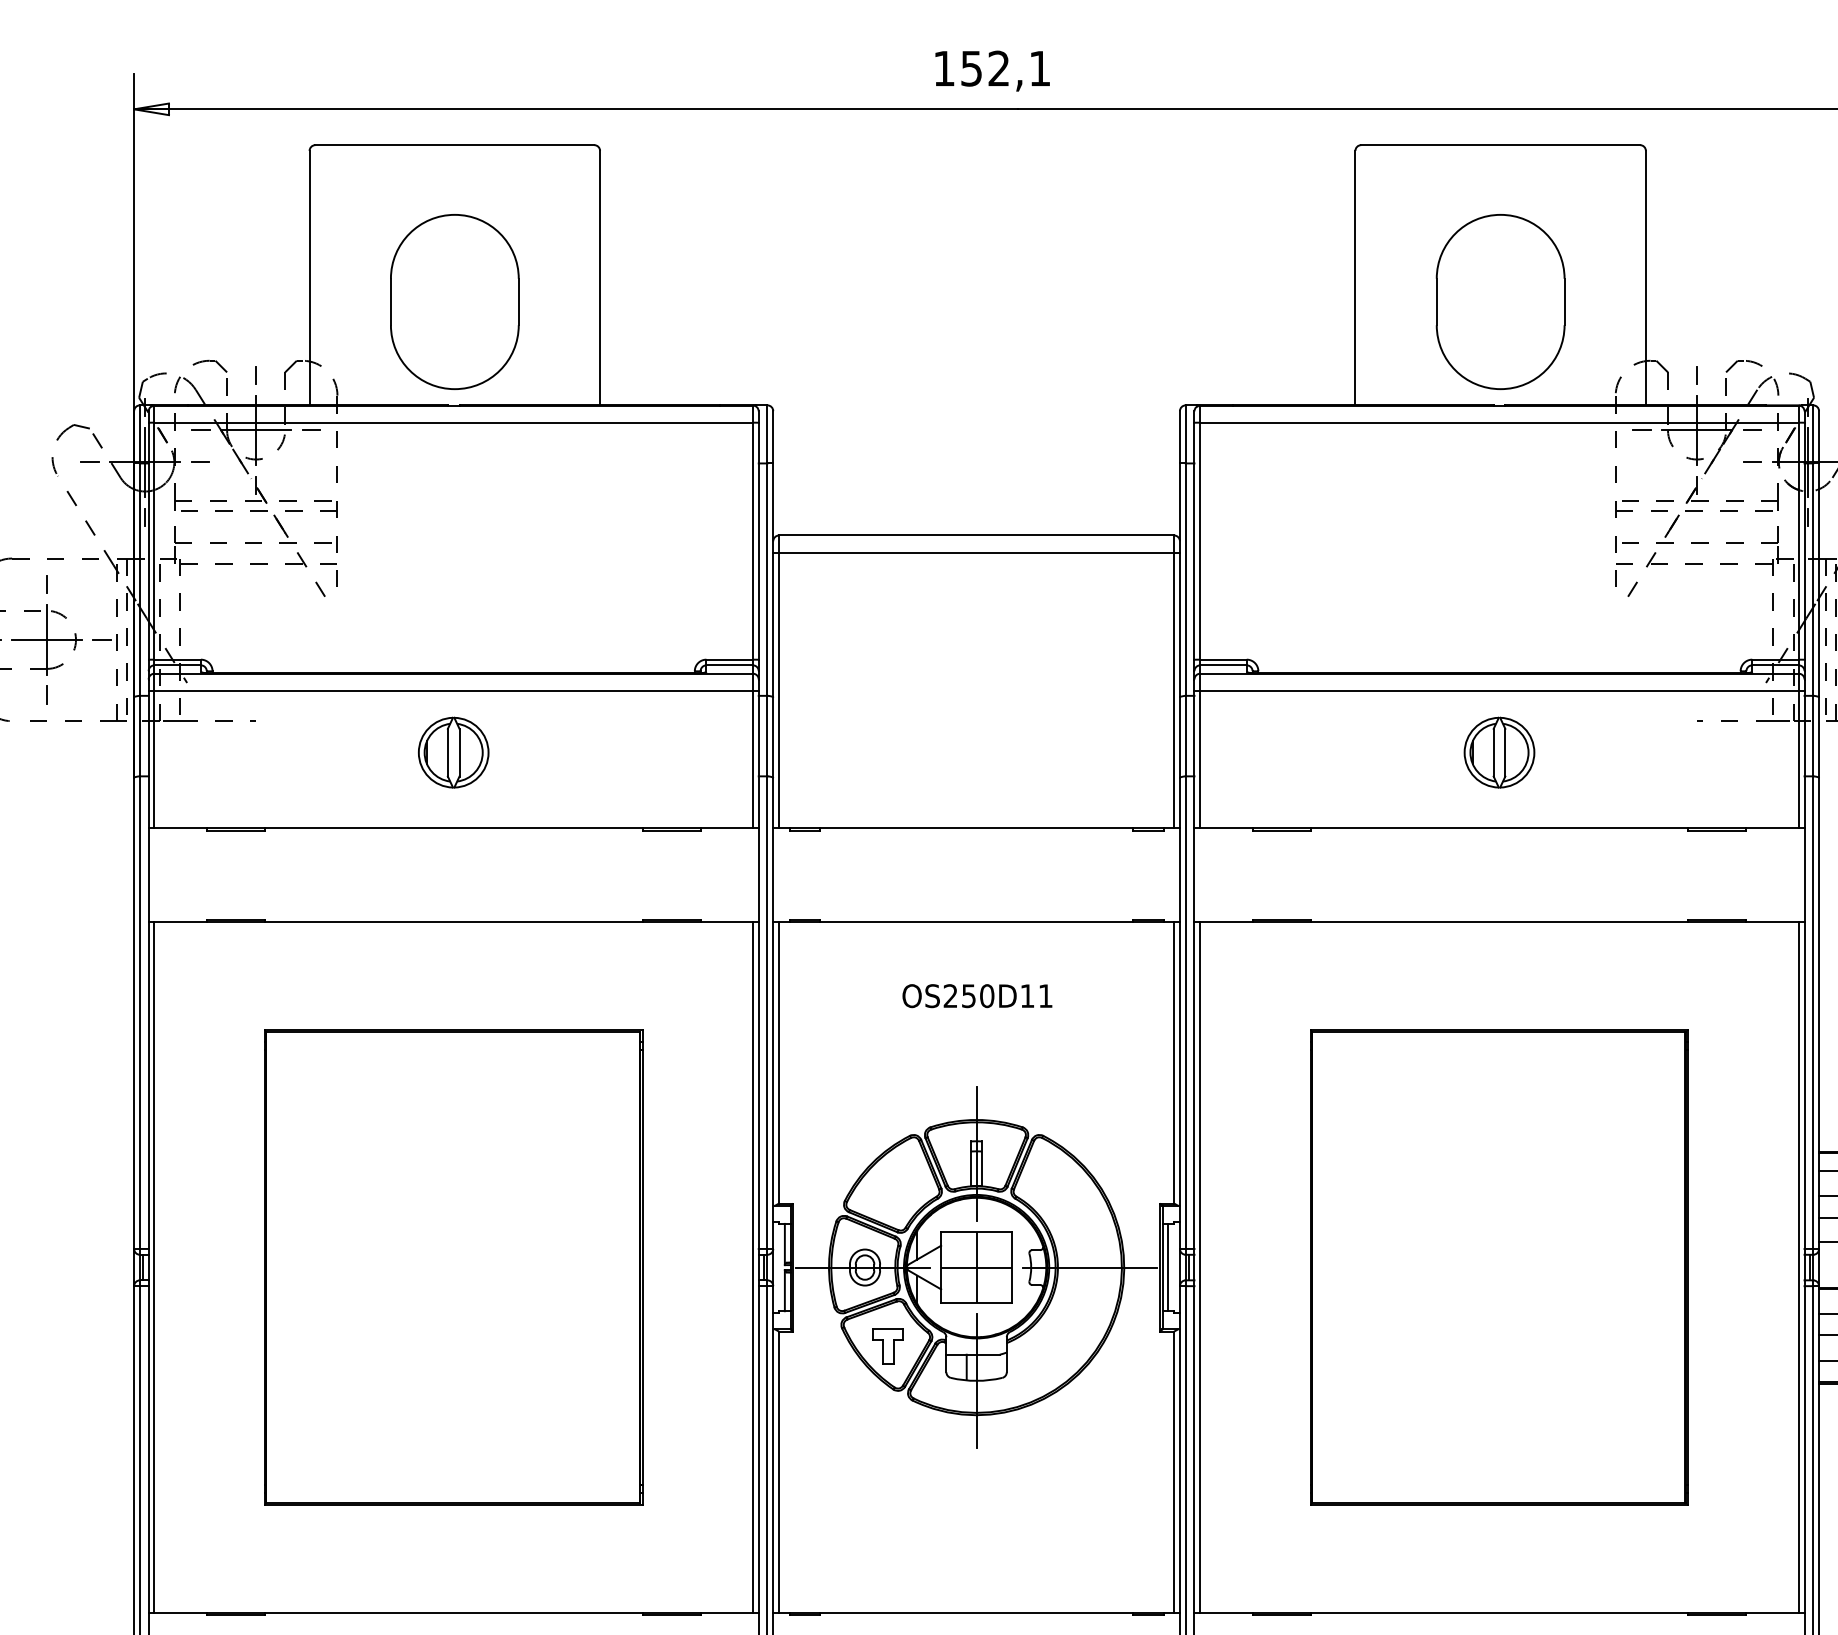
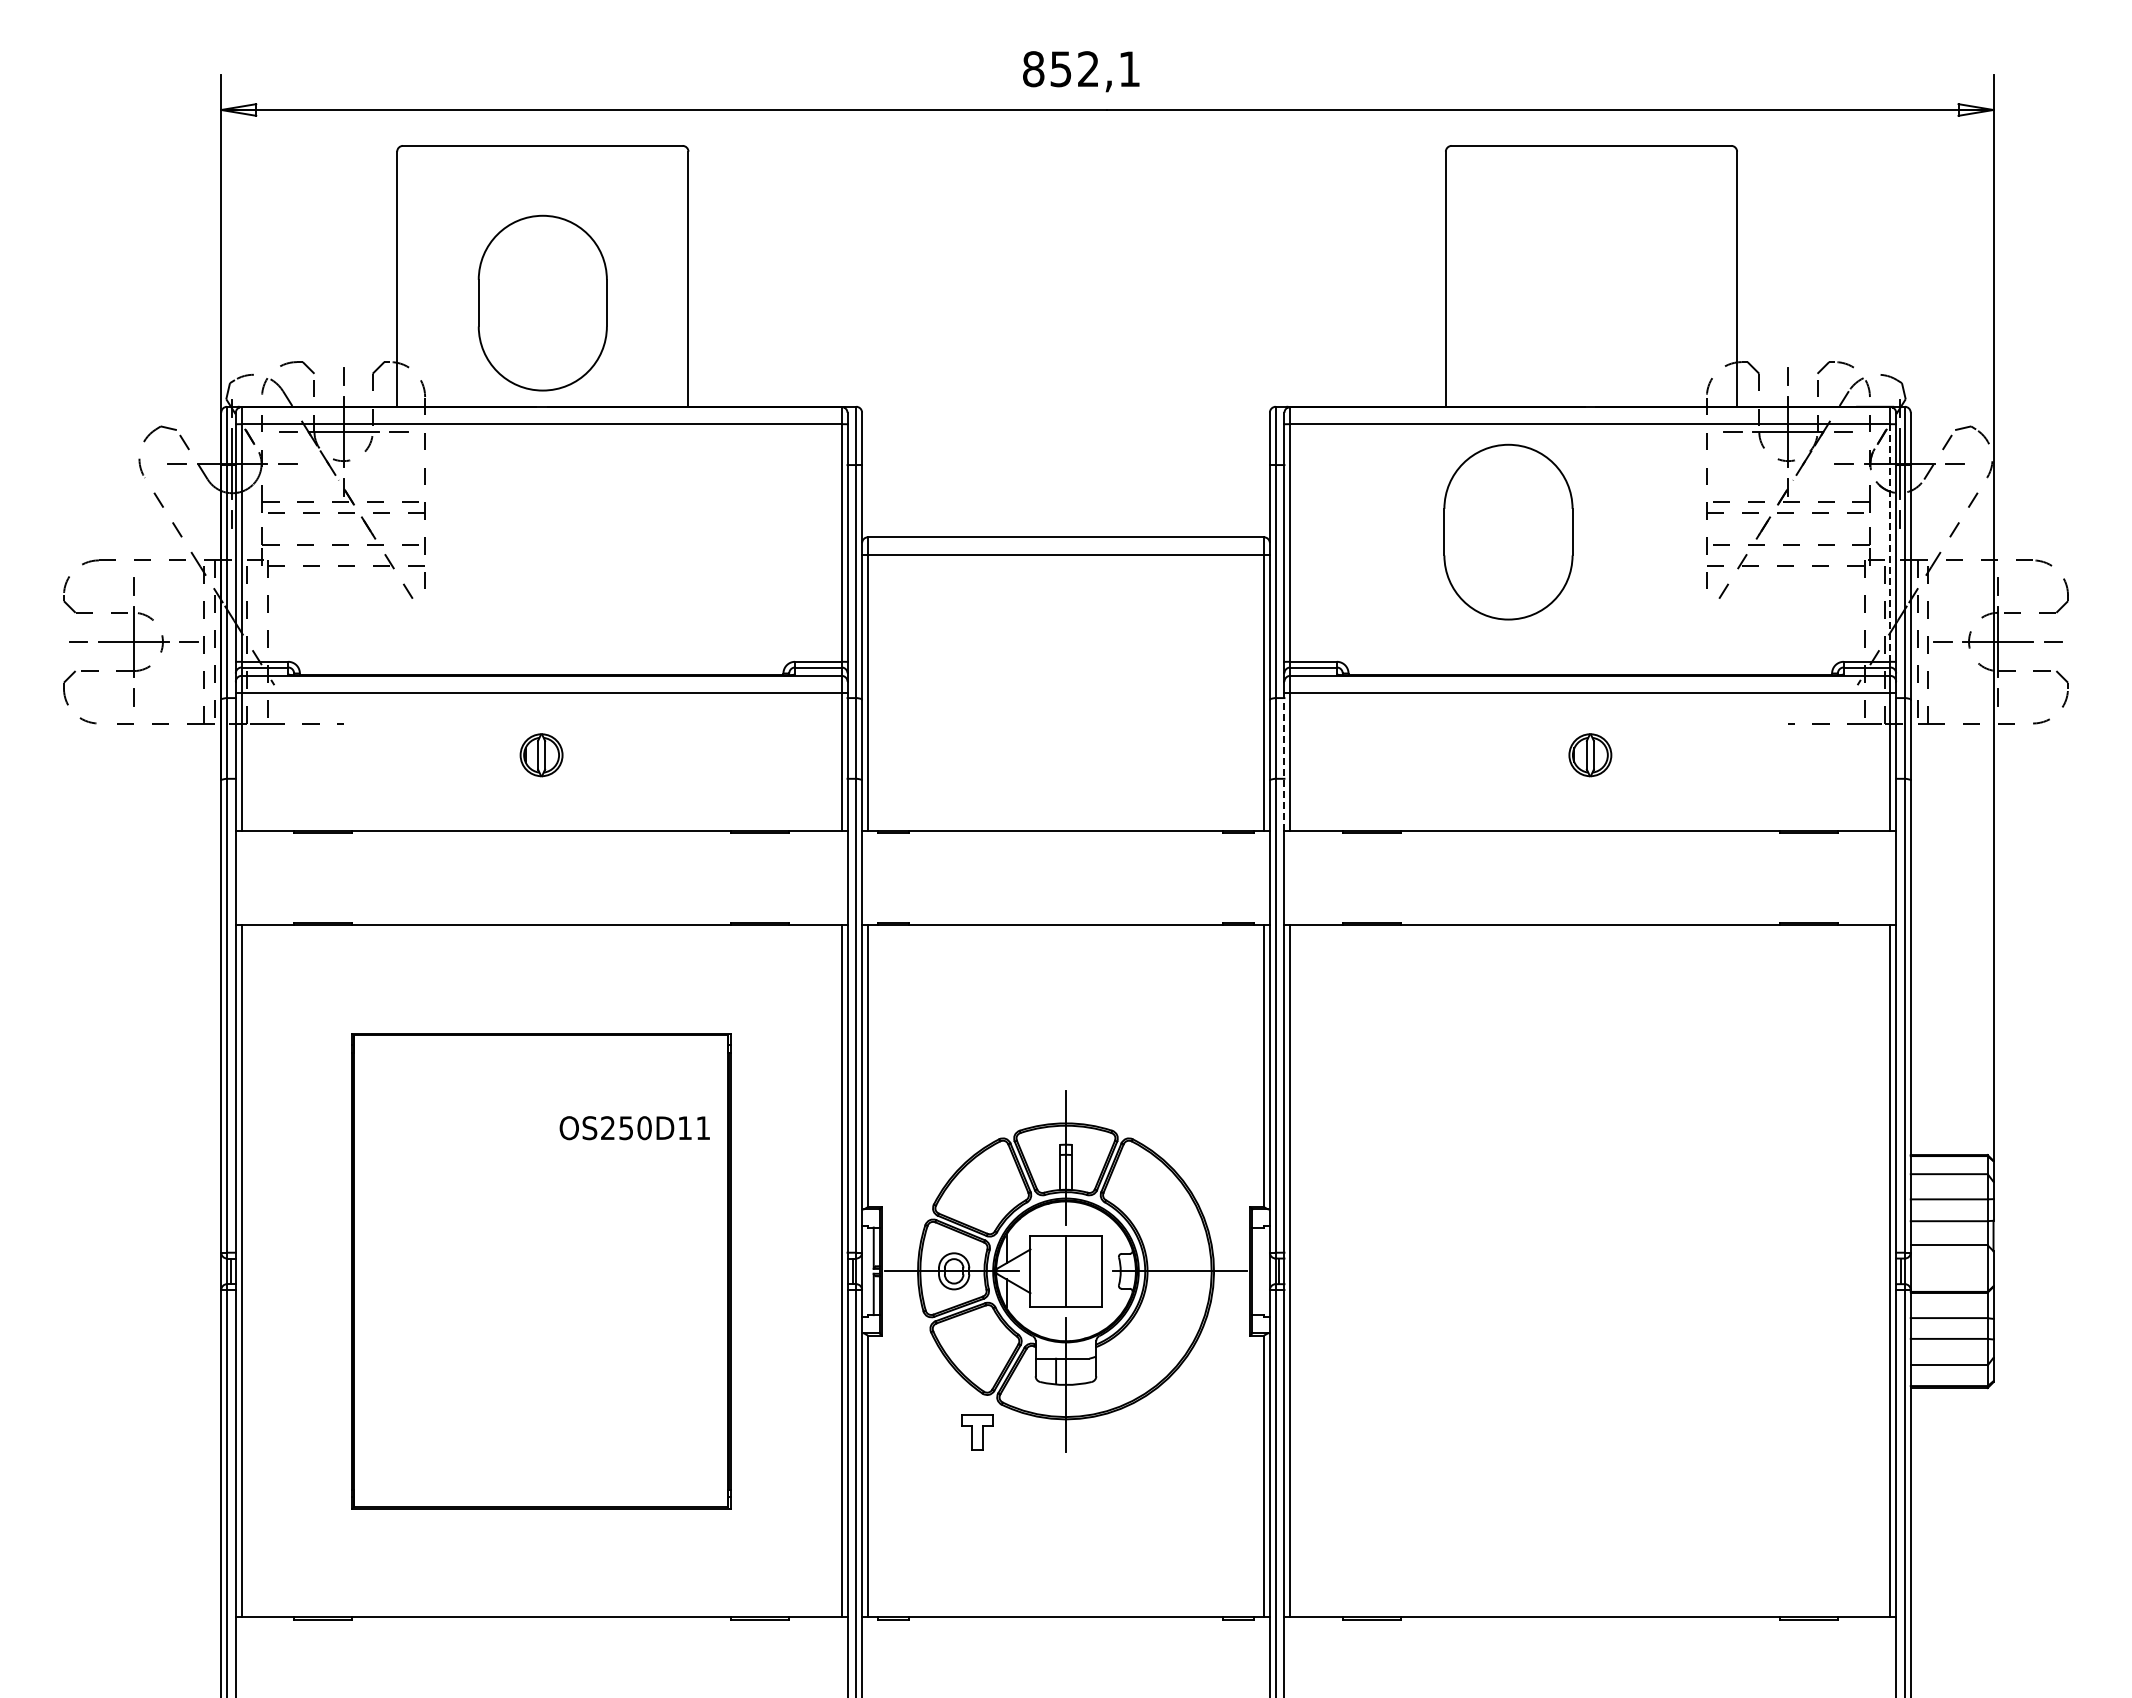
text: (944, 68) -> (1033, 69), 152,1 -> 852,1
part: (1500, 301) -> (1508, 531), moved
line: (1798, 541) -> (1890, 543), solid -> dashed
part: (453, 753) -> (541, 755), size x0.6
part: (1499, 753) -> (1590, 755), size x0.6
line: (1194, 760) -> (1284, 762), solid -> dashed
text: (977, 996) -> (634, 1128), moved
line: (976, 1267) -> (1065, 1271), removed
line: (1168, 1267) -> (1258, 1271), removed
part: (1499, 1267) -> (1590, 1271), removed
part: (888, 1346) -> (977, 1432), moved

